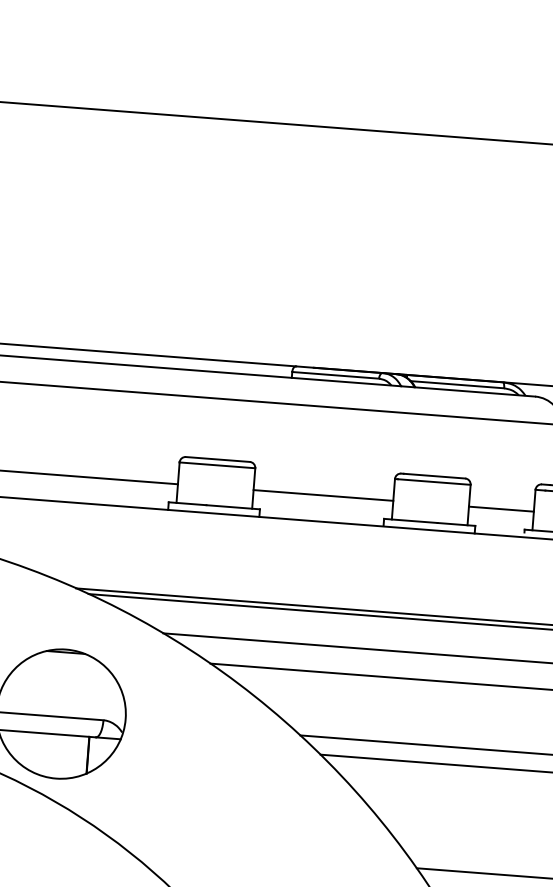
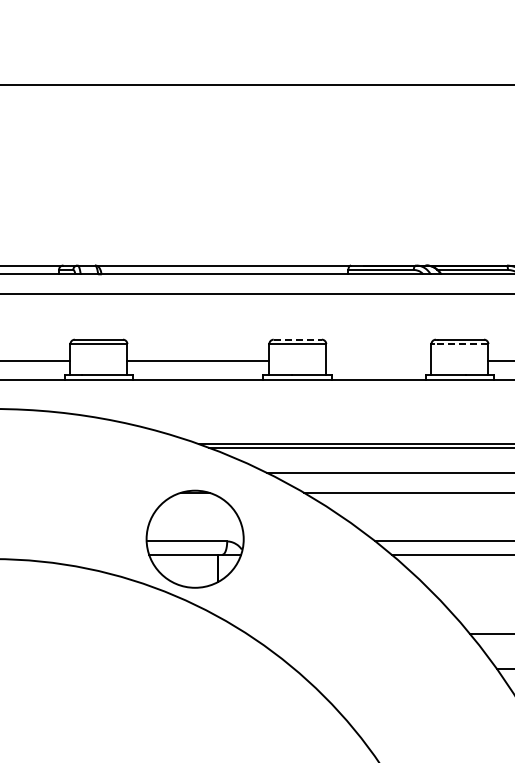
line: (218, 459) -> (298, 339), solid -> dashed
line: (433, 482) -> (460, 344), solid -> dashed
line: (322, 495) -> (378, 360), removed

